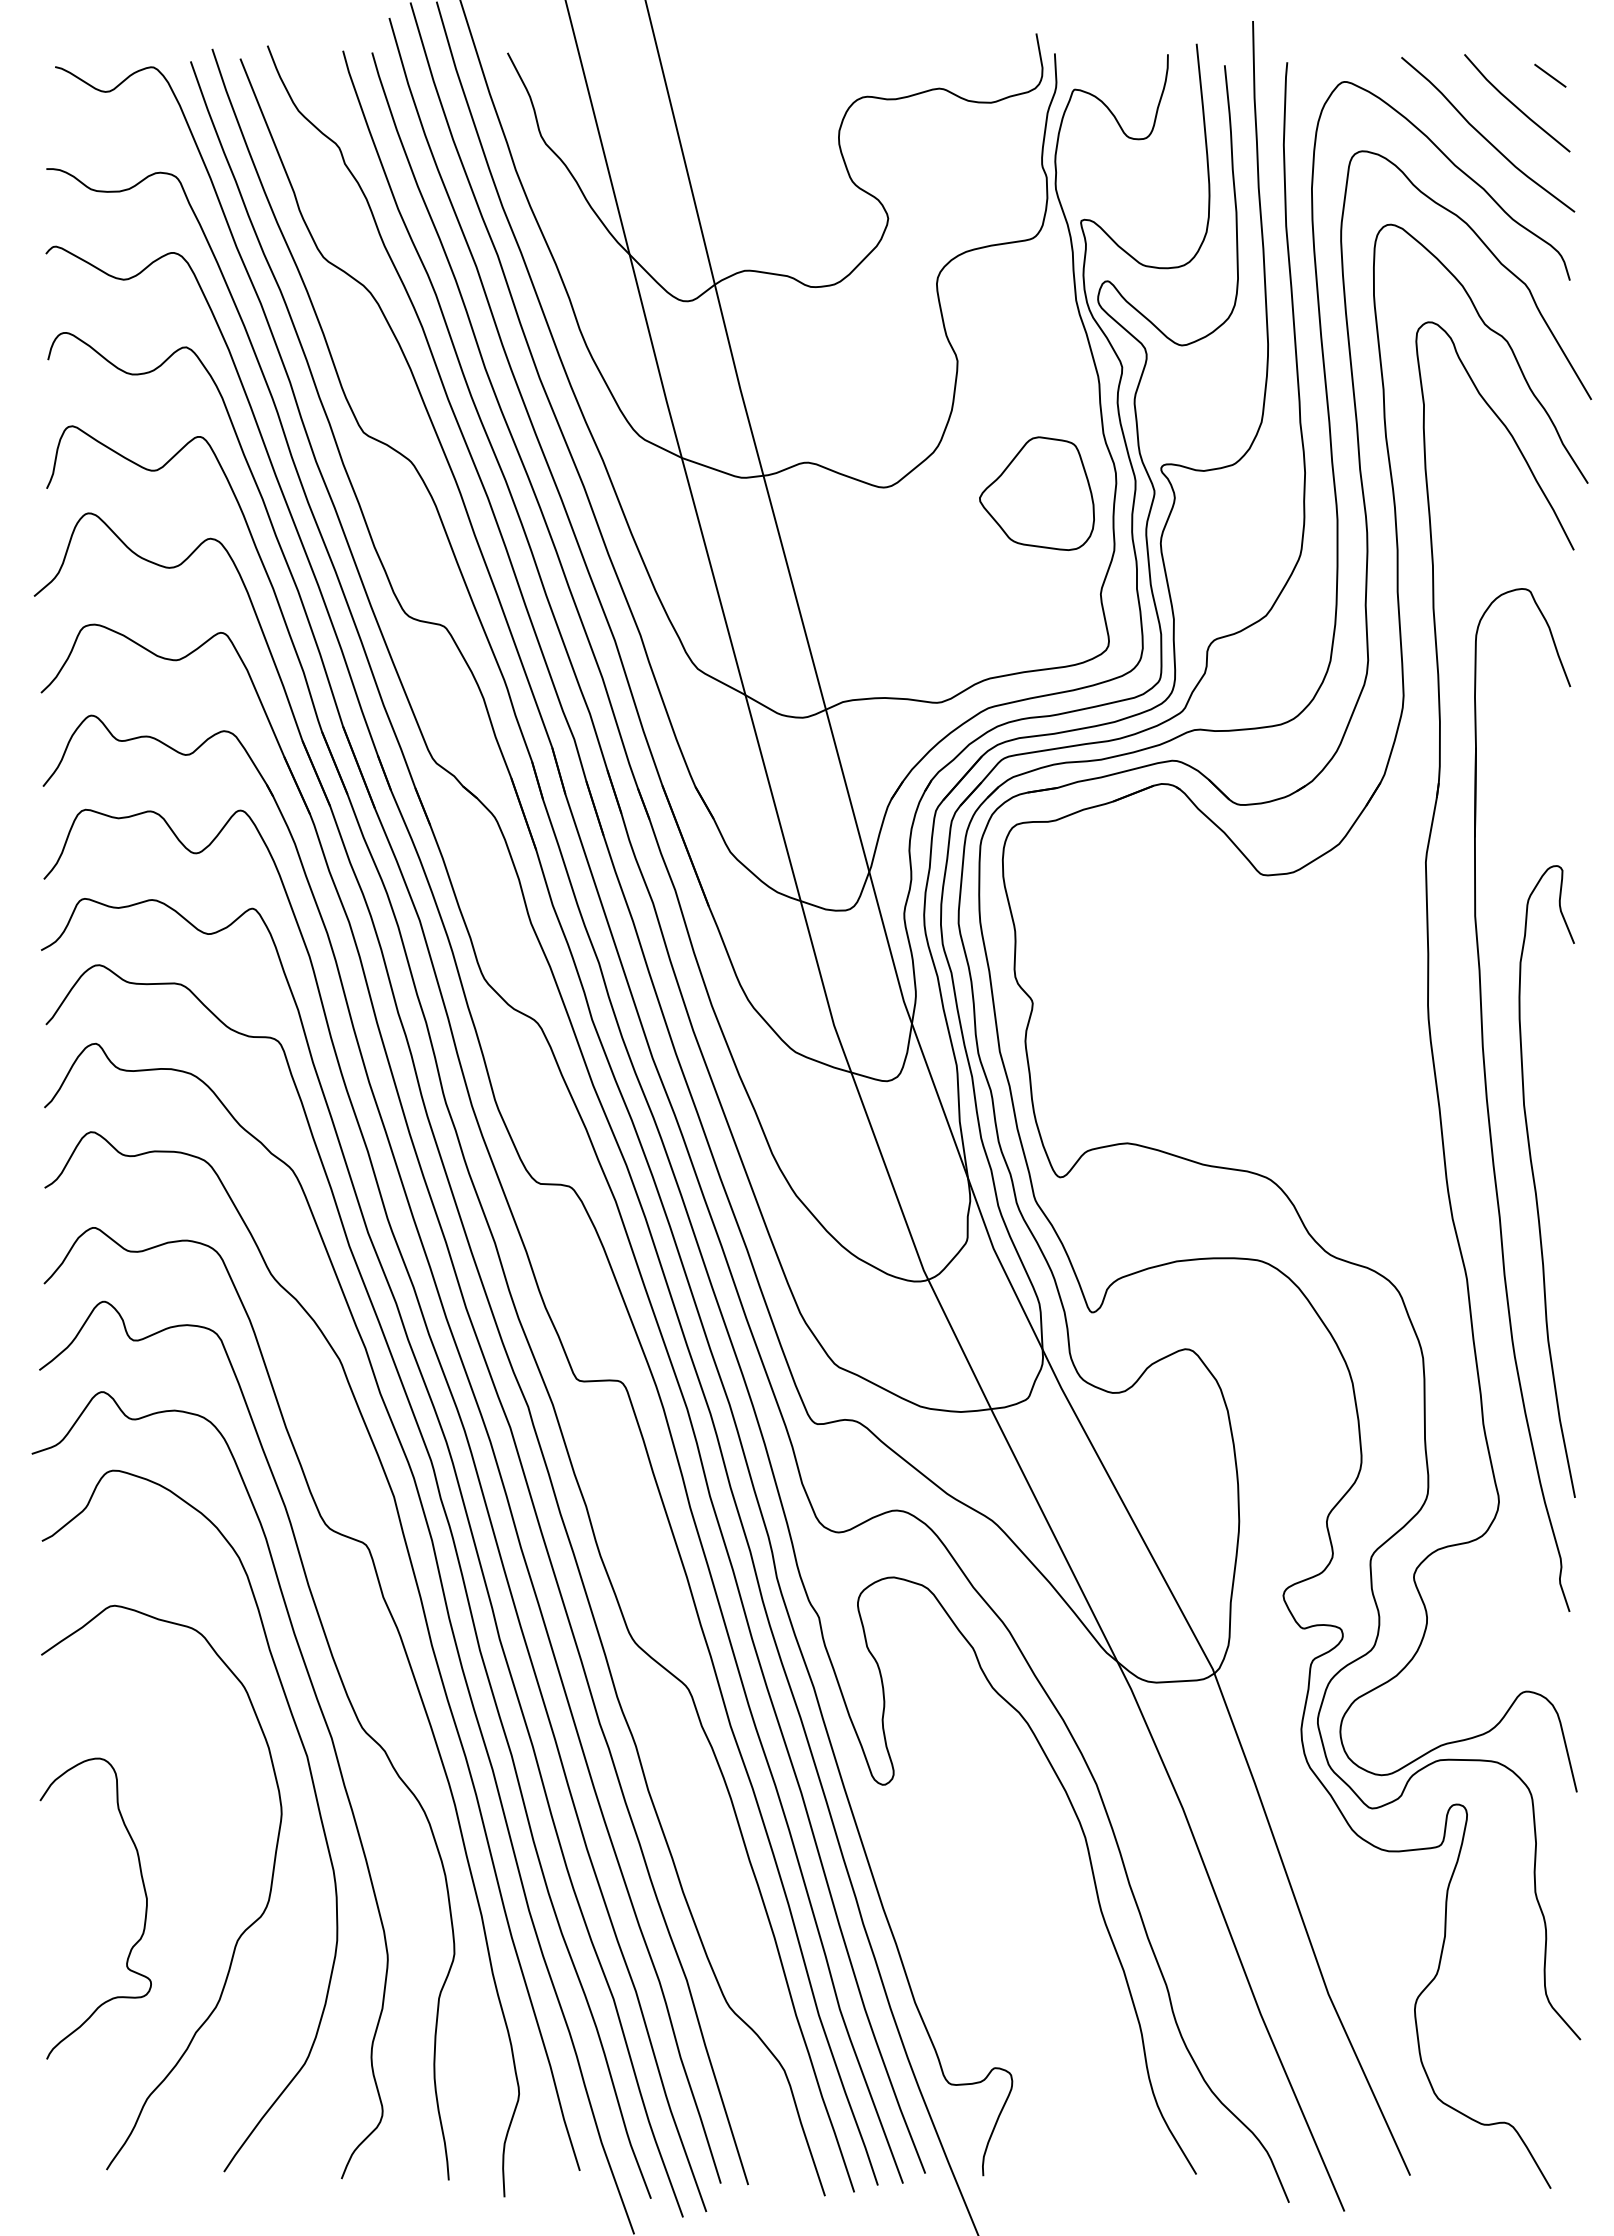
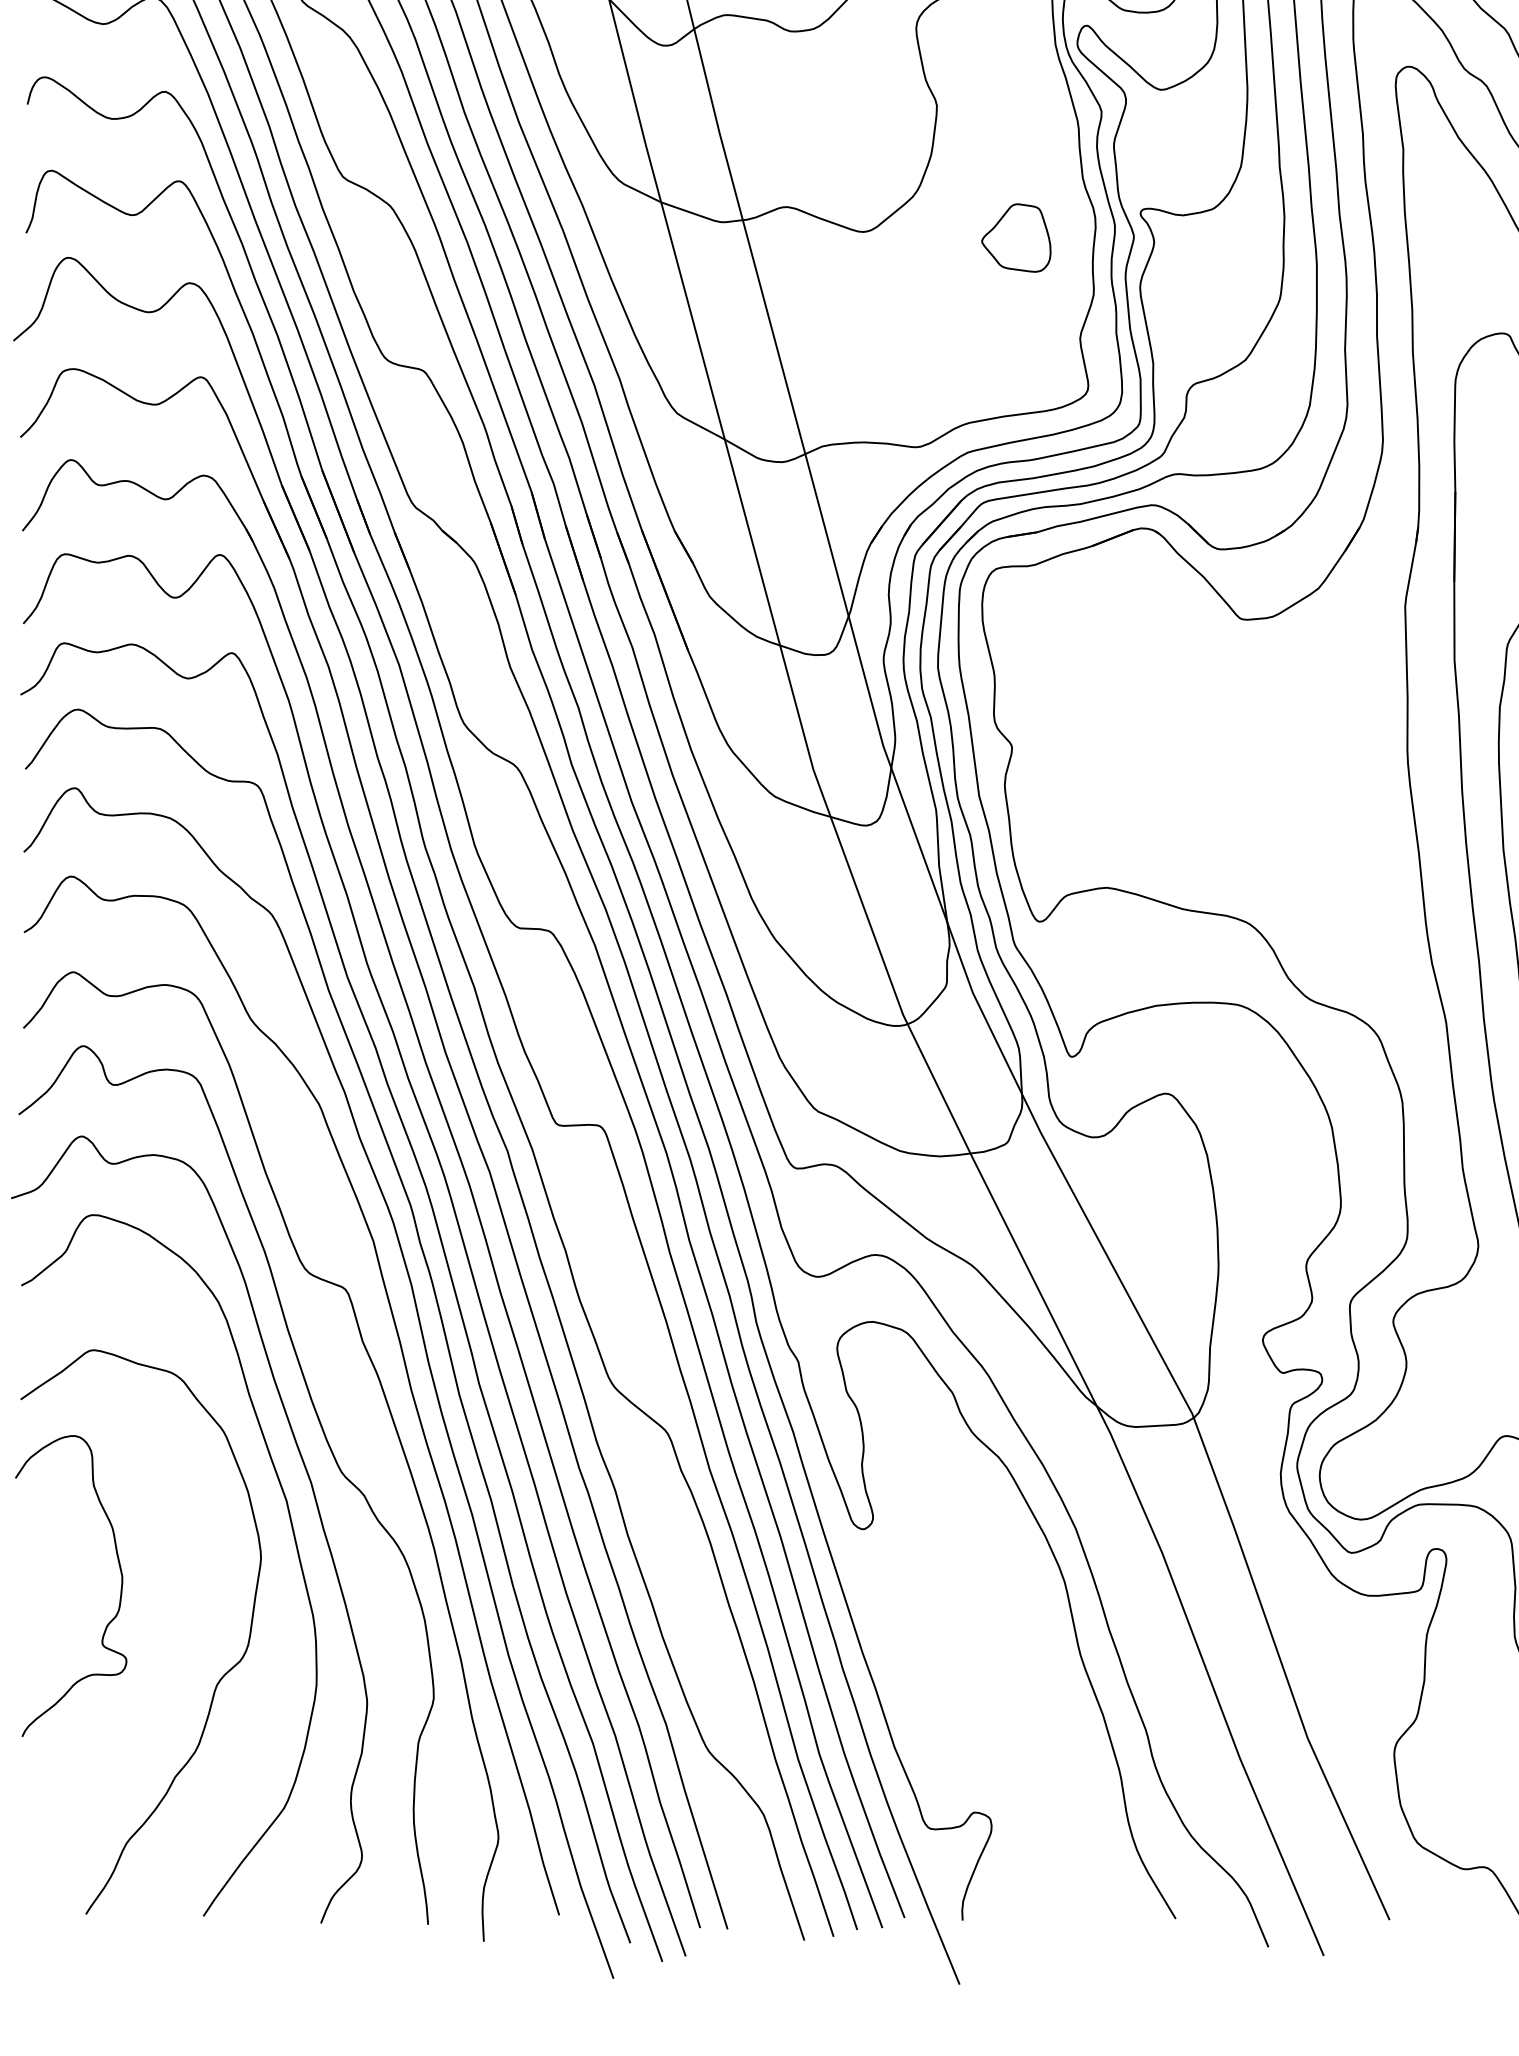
part: (1036, 493) -> (1015, 237), size x0.6
curve: (145, 1908) -> (120, 1585), moved

